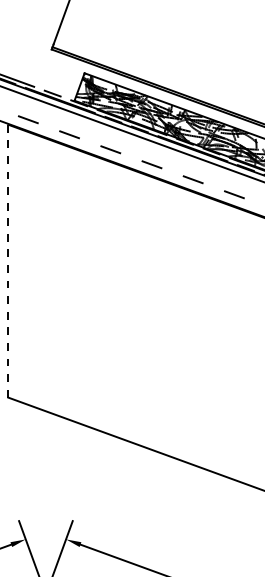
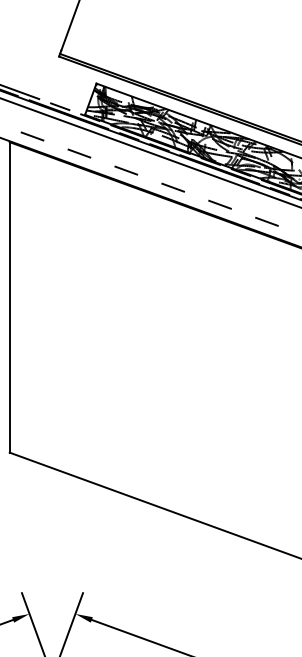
line: (8, 260) -> (9, 296), dashed -> solid

